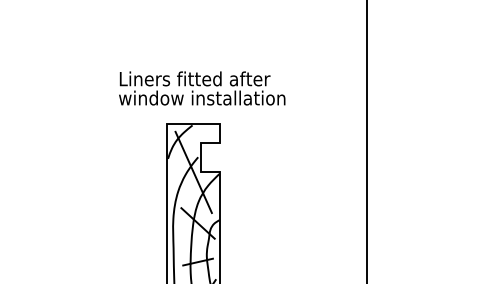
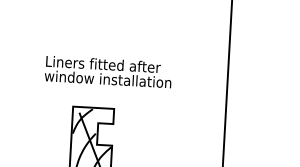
text: (202, 88) -> (108, 72), moved

